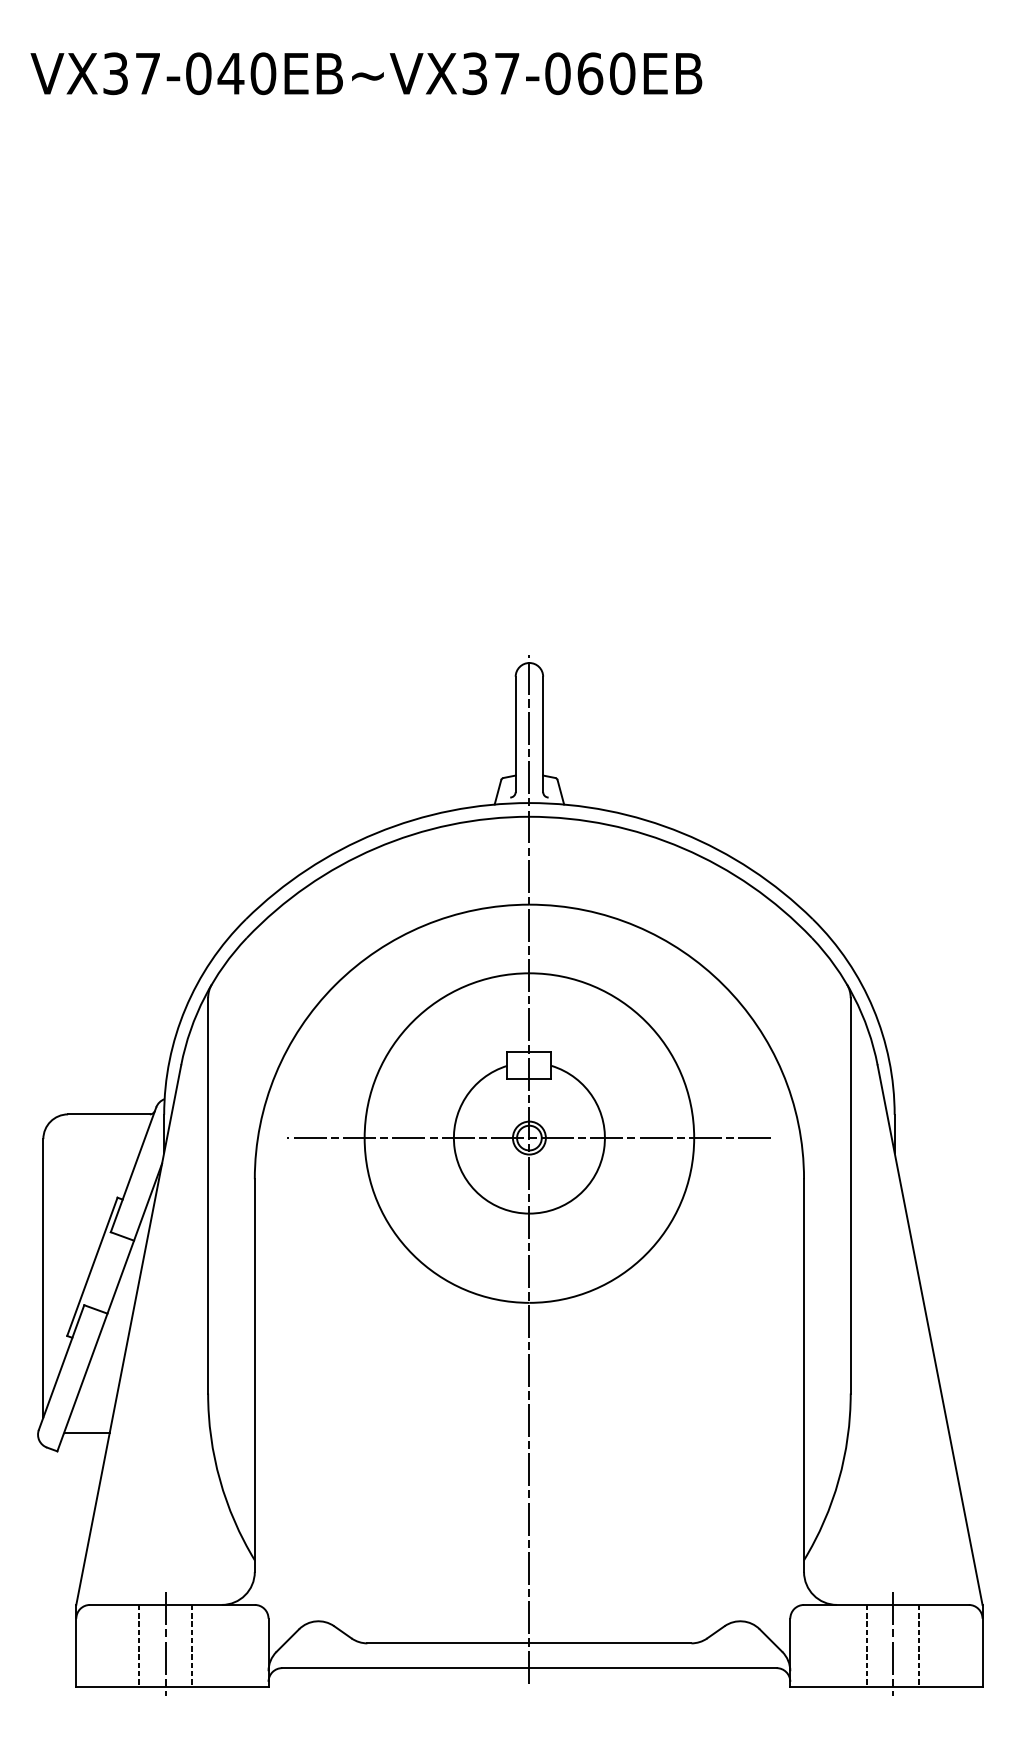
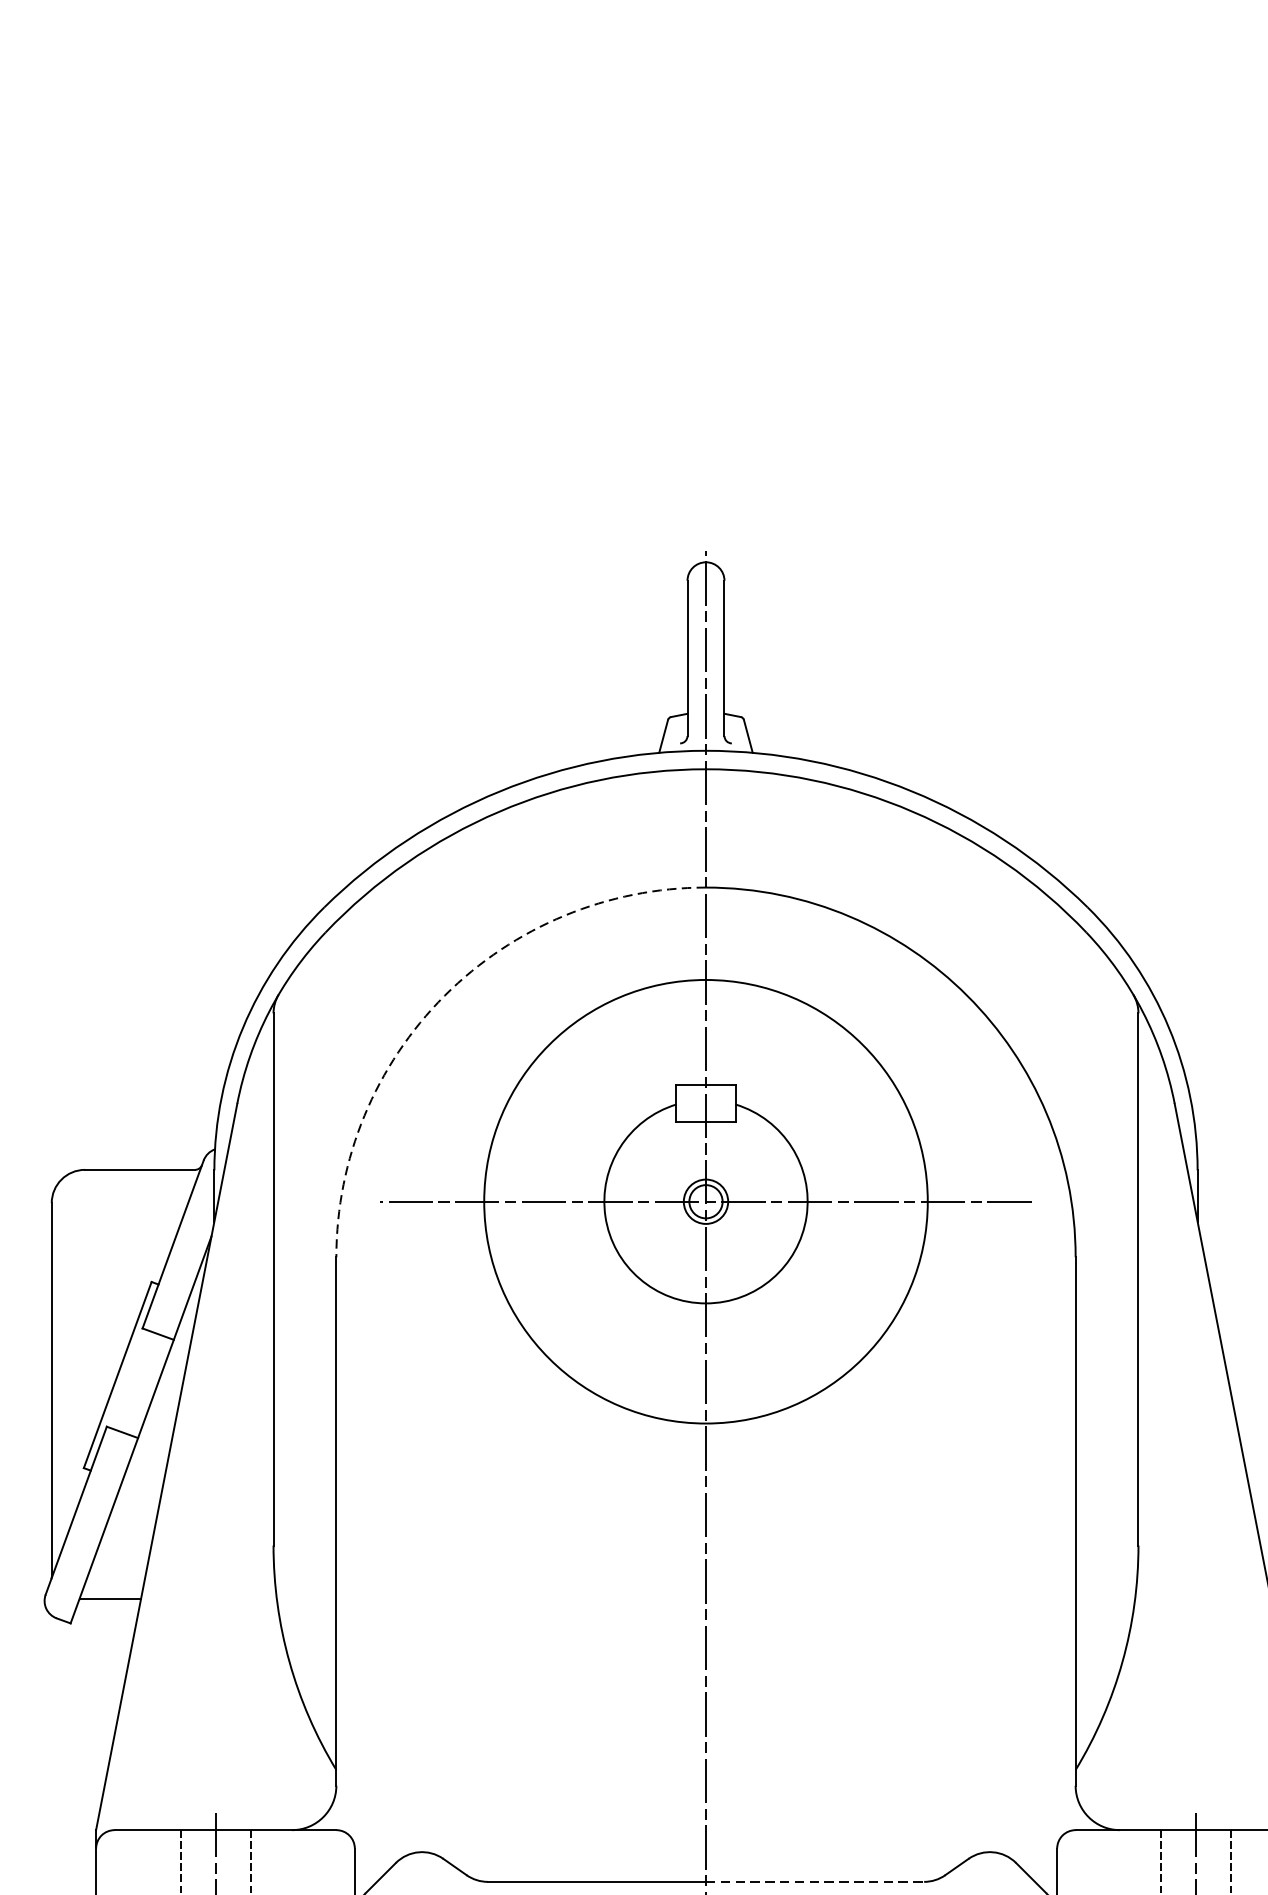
arc: (335, 985) -> (444, 996), solid -> dashed
line: (610, 1643) -> (815, 1882), solid -> dashed

